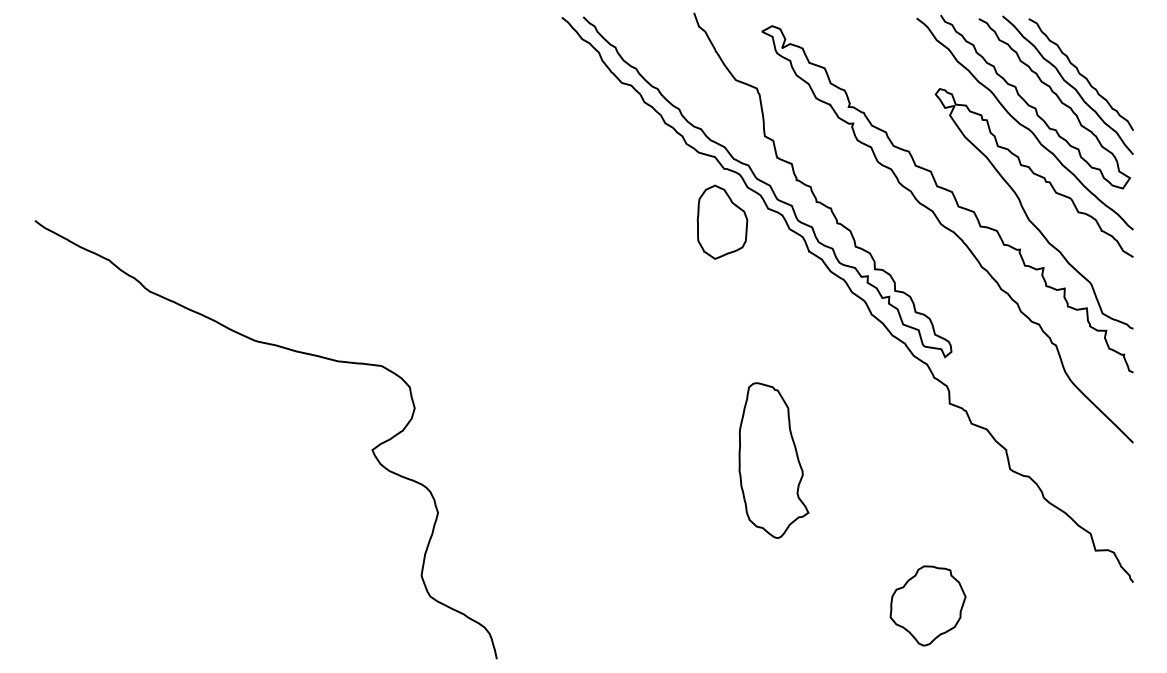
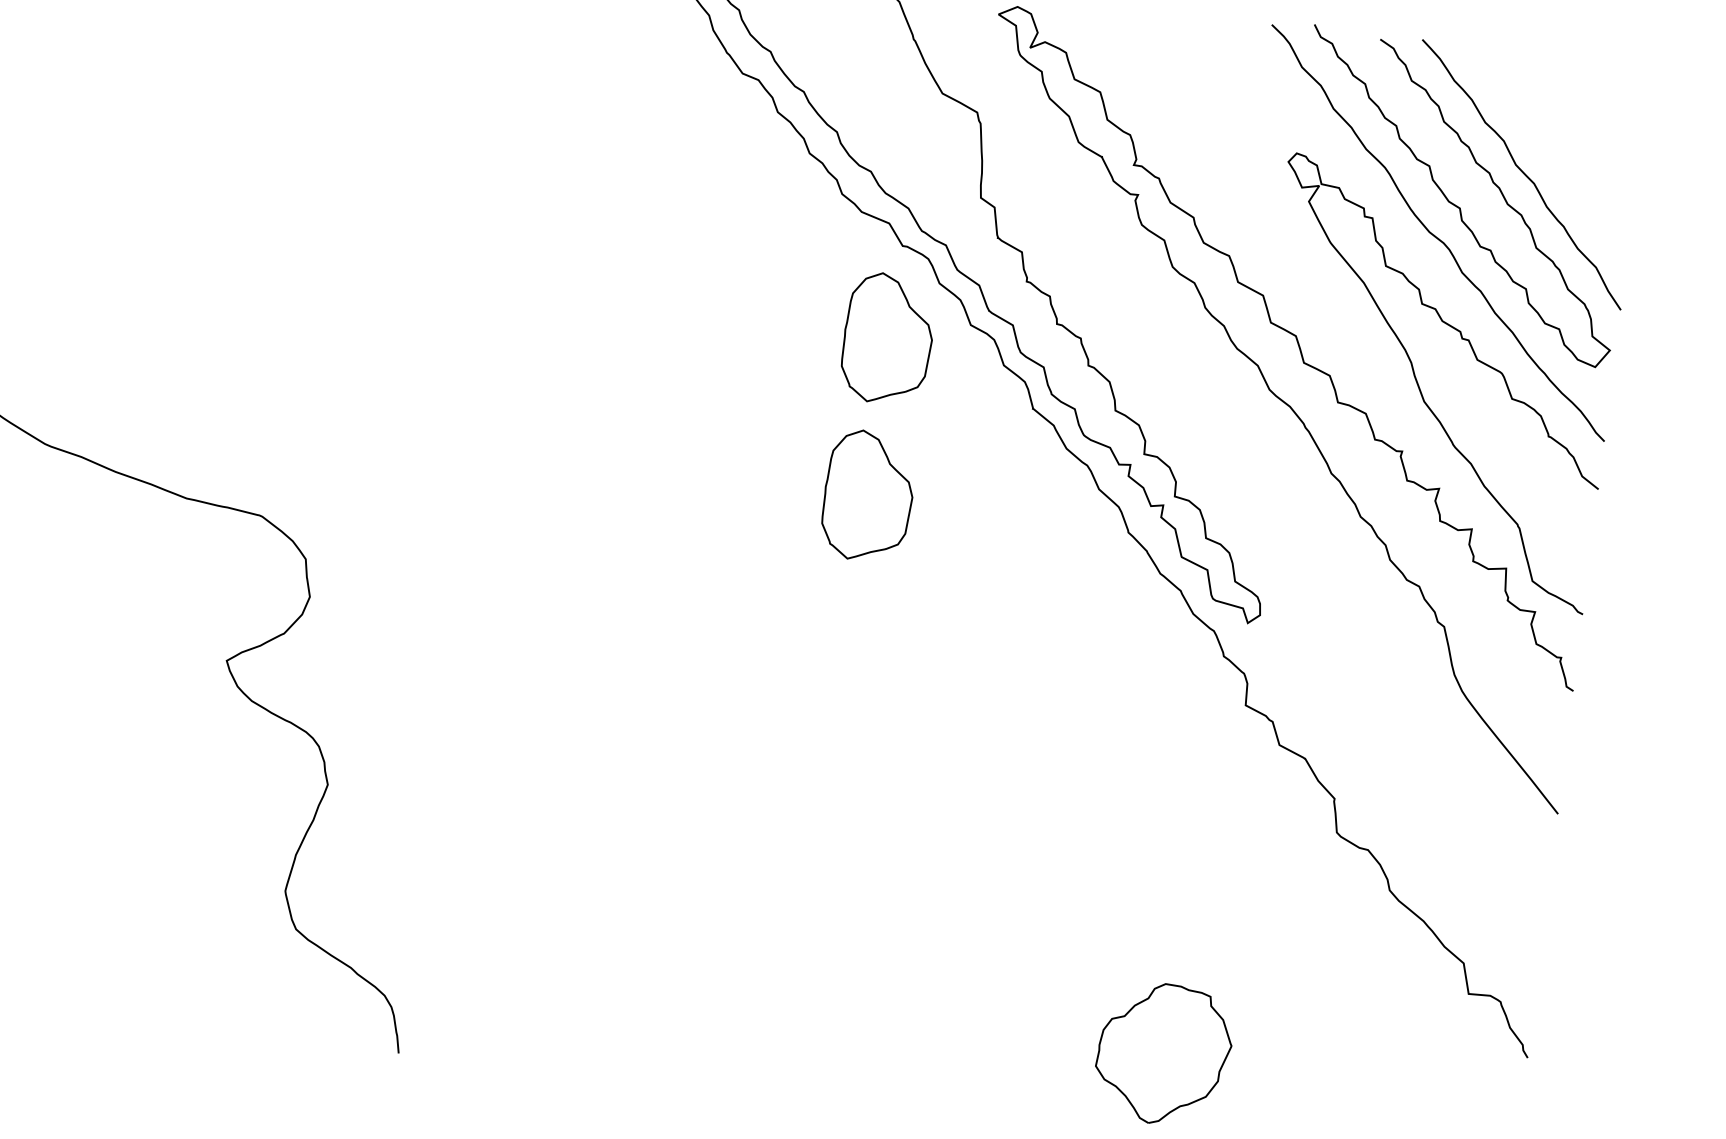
curve: (1080, 74) -> (1545, 158), removed
part: (722, 311) -> (868, 494), added
part: (773, 460) -> (925, 766), removed

